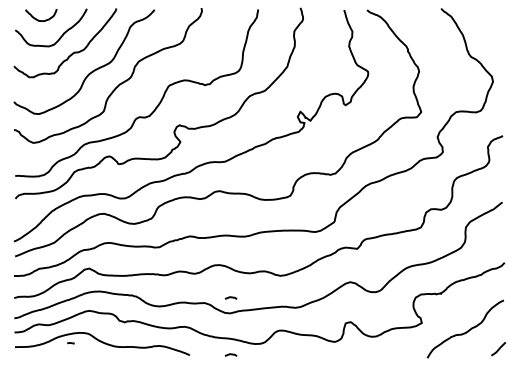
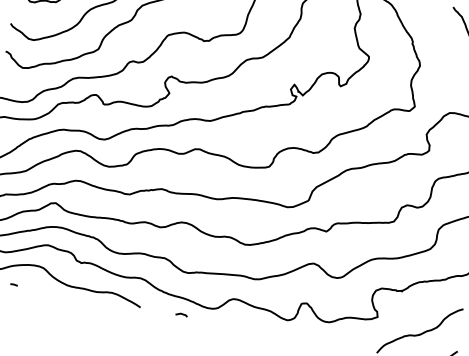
line: (230, 297) -> (191, 257), removed
line: (70, 343) -> (13, 284), moved

